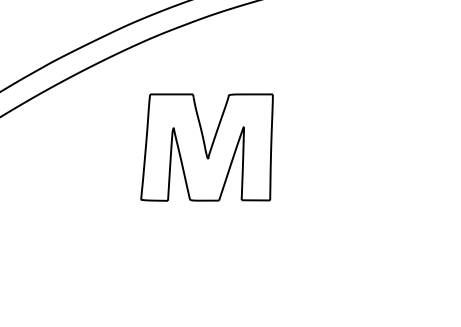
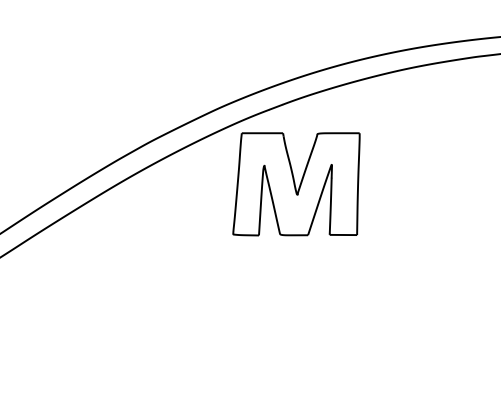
part: (207, 147) -> (296, 184), moved

